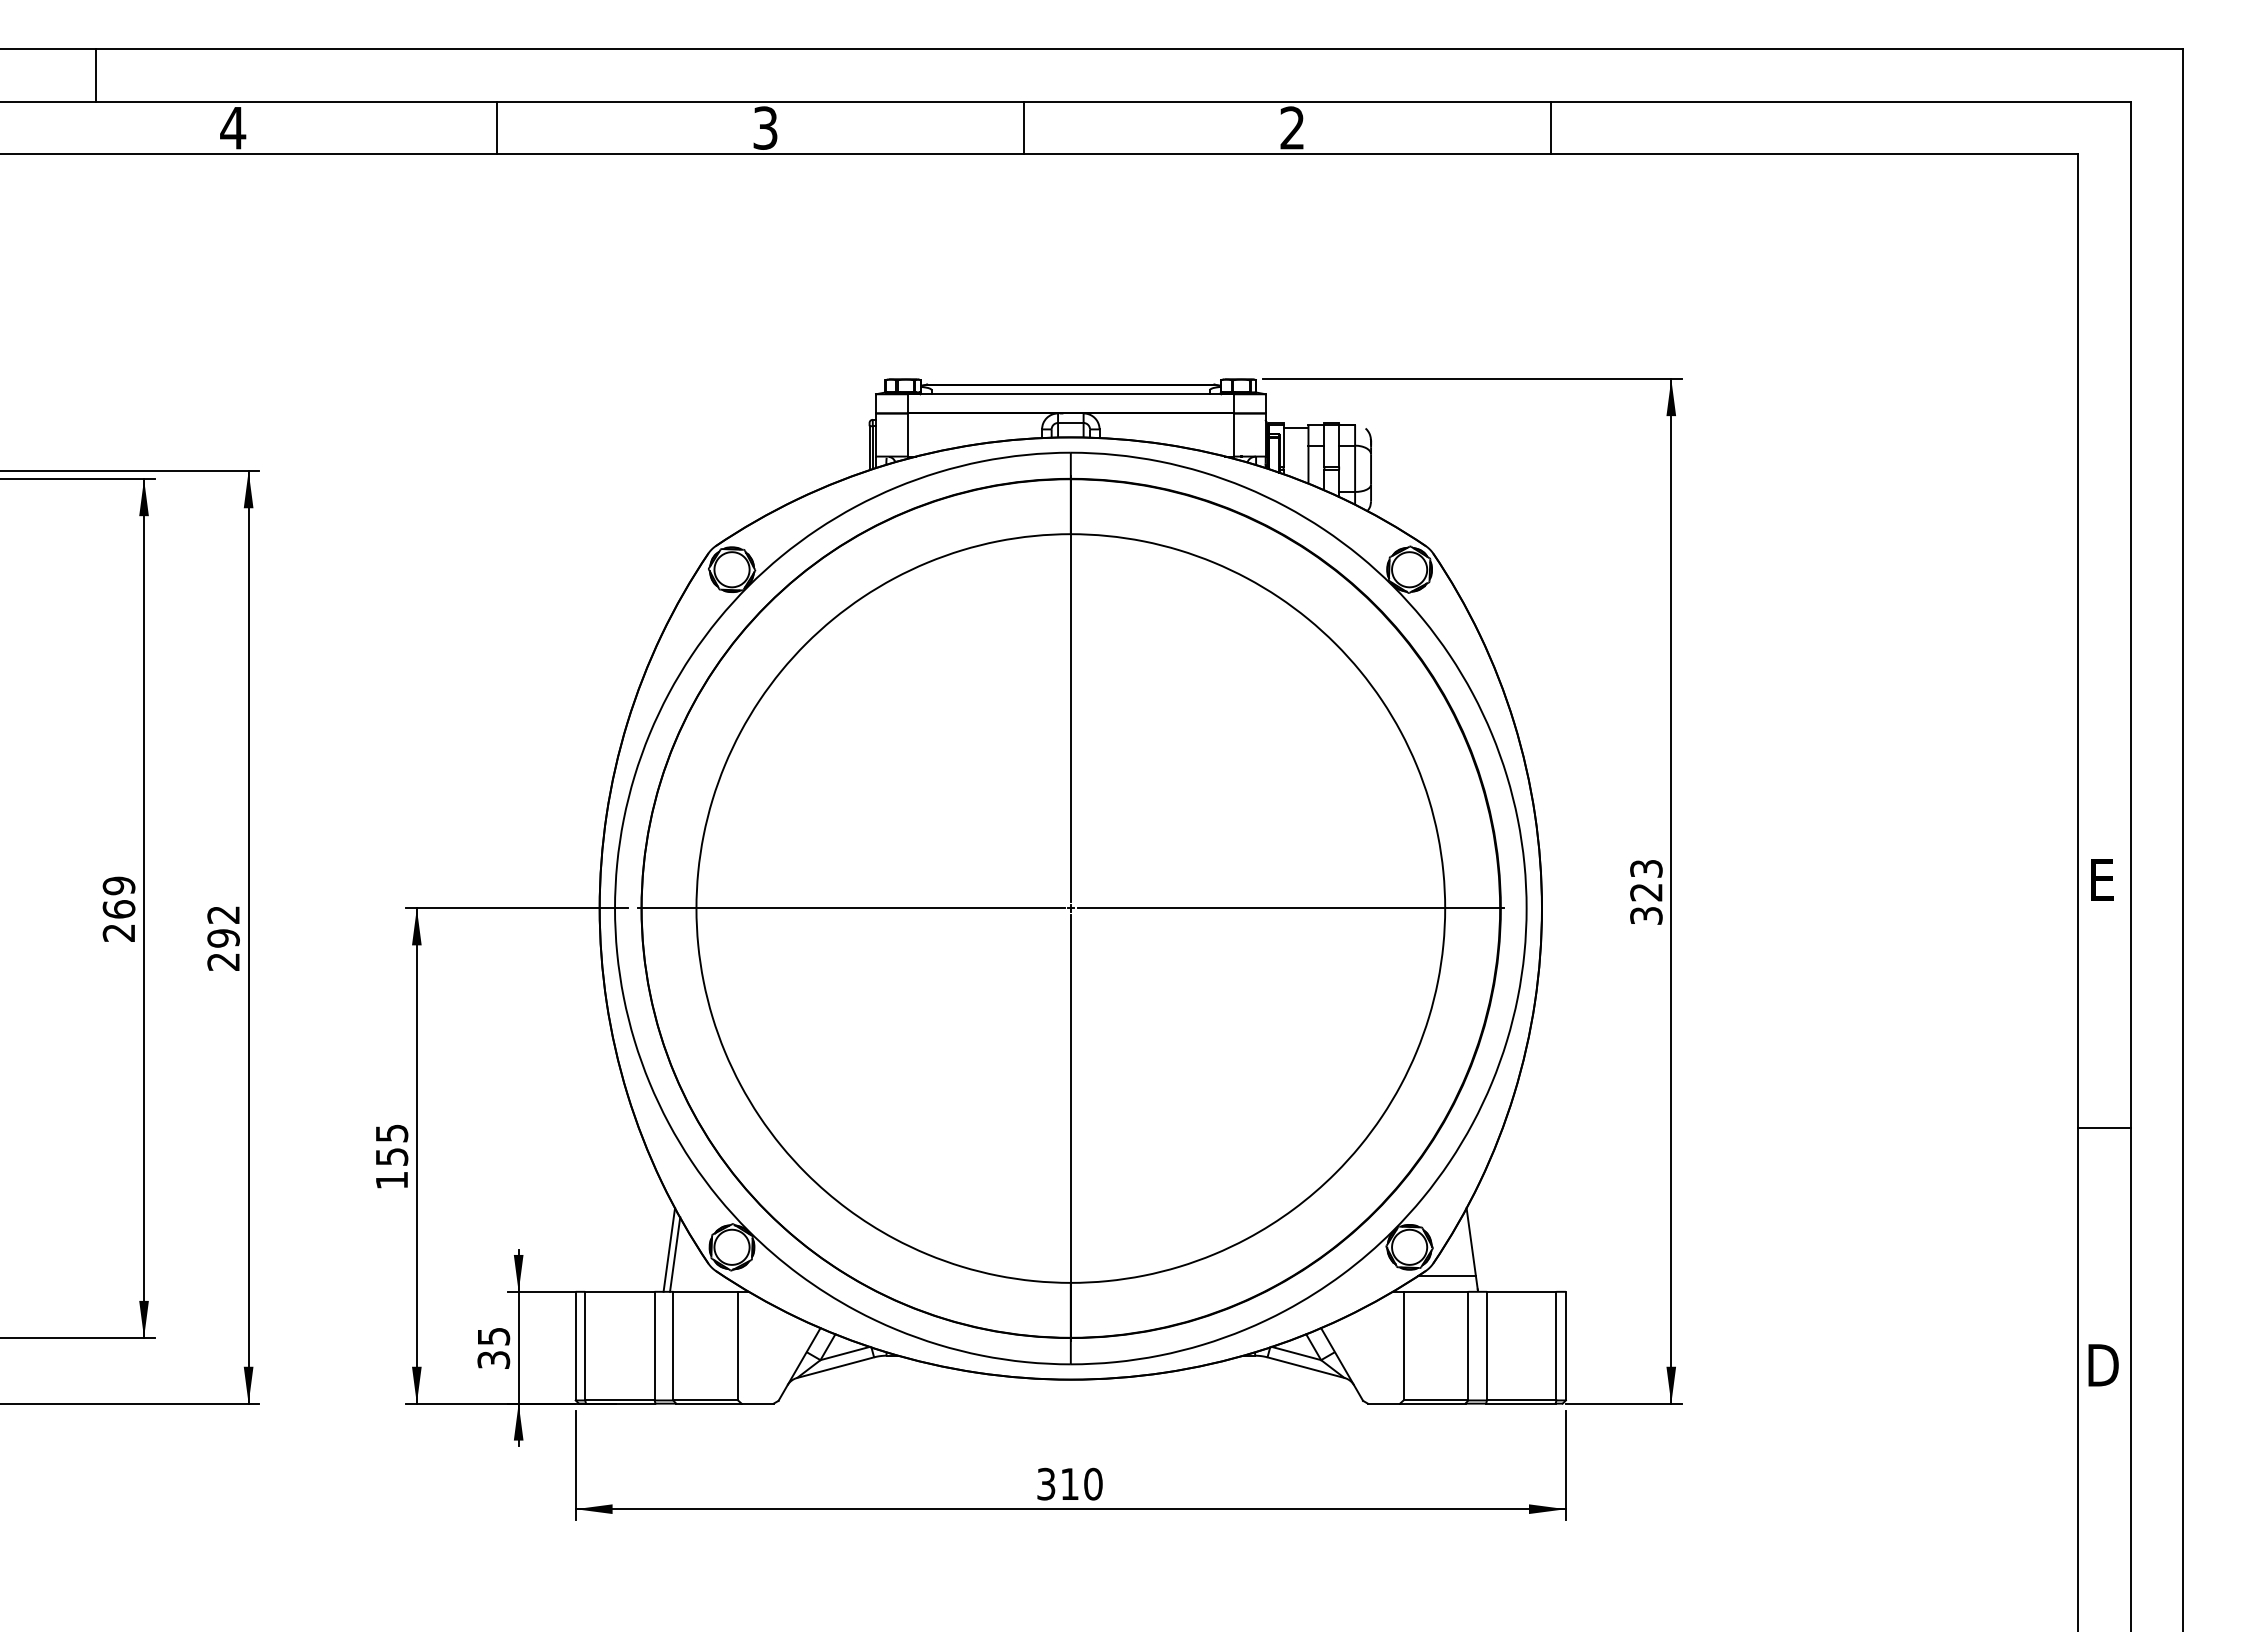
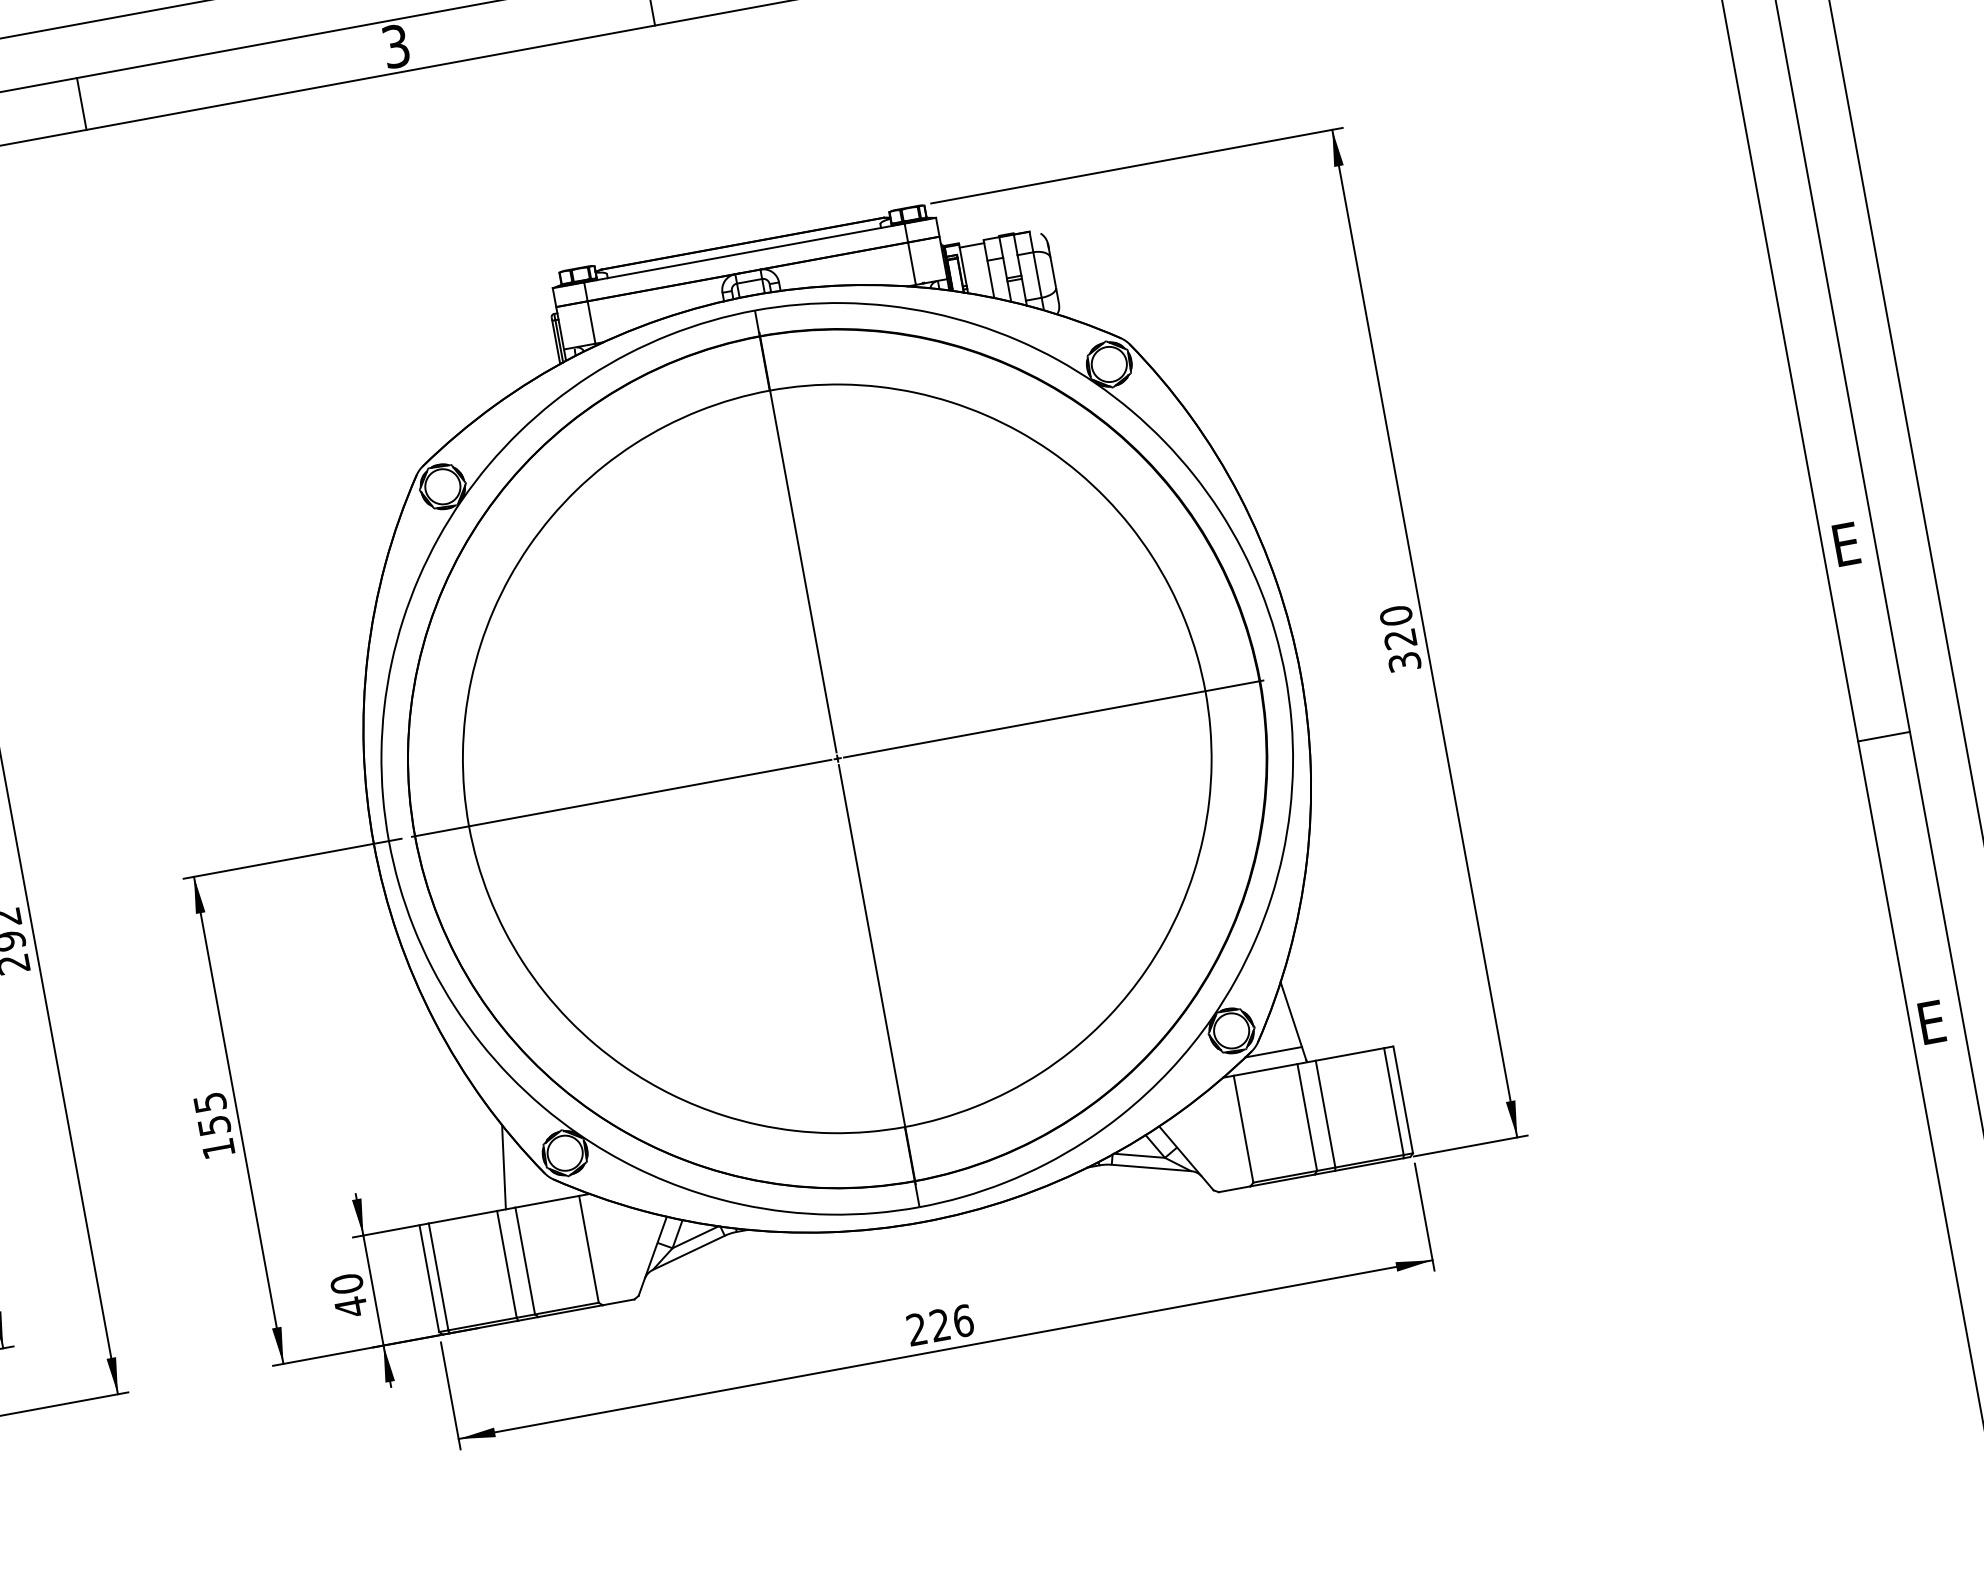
line: (496, 127) -> (81, 103), moved
text: (1646, 868) -> (1396, 615), 323 -> 320
line: (2104, 1127) -> (1884, 736), moved
line: (675, 1254) -> (510, 1170), removed
text: (493, 1348) -> (348, 1295), 35 -> 40
text: (2103, 1365) -> (1935, 1021), D -> E
text: (1069, 1483) -> (939, 1324), 310 -> 226

